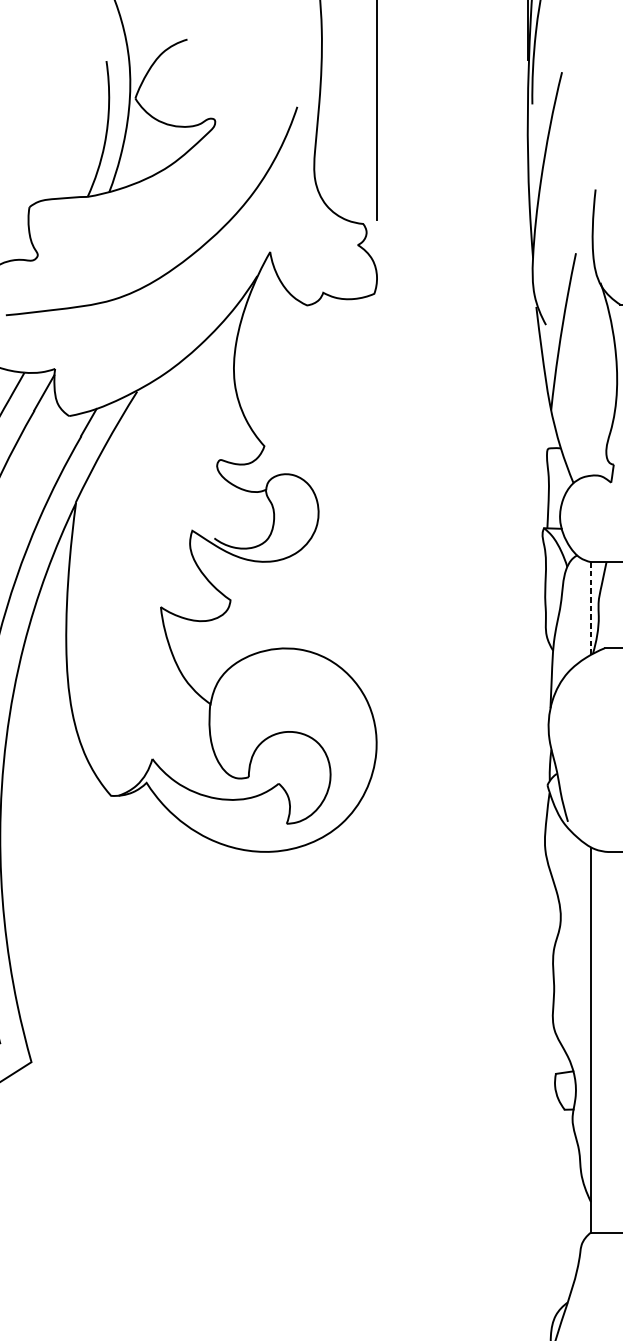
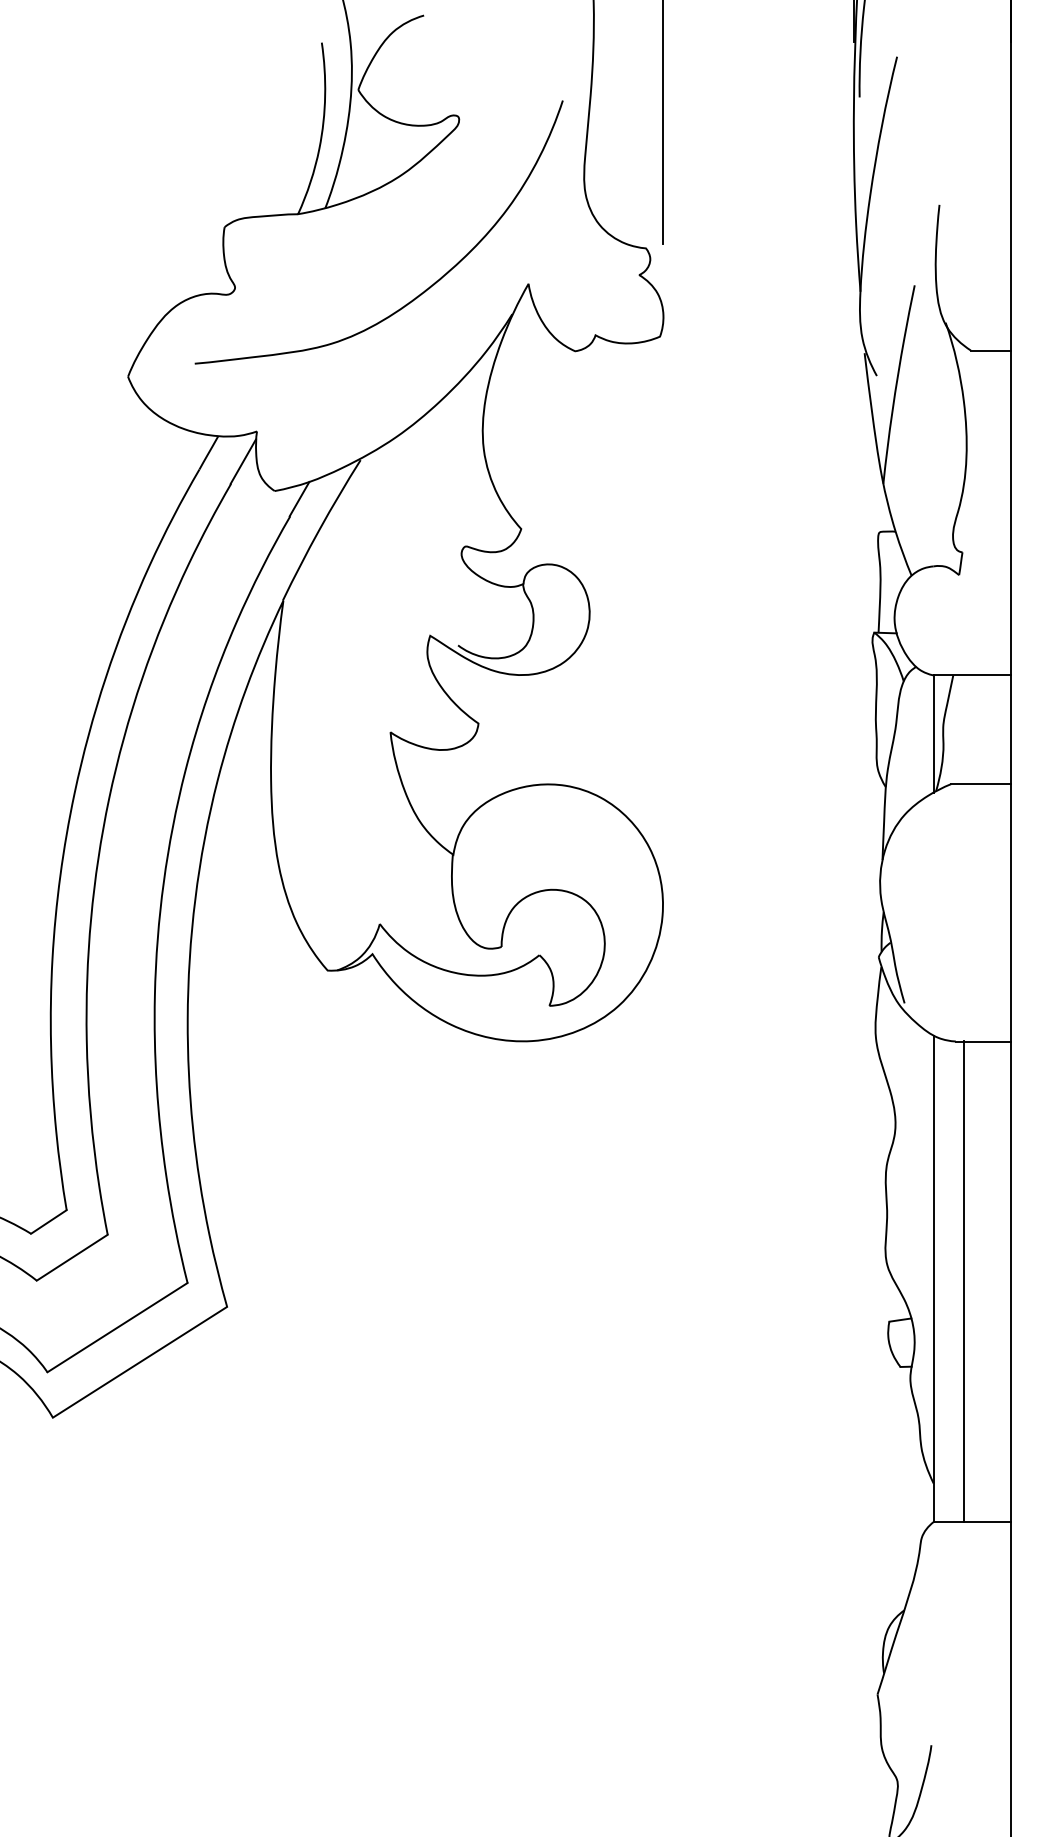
line: (590, 608) -> (933, 733), dashed -> solid
line: (614, 1042) -> (963, 1281), added

